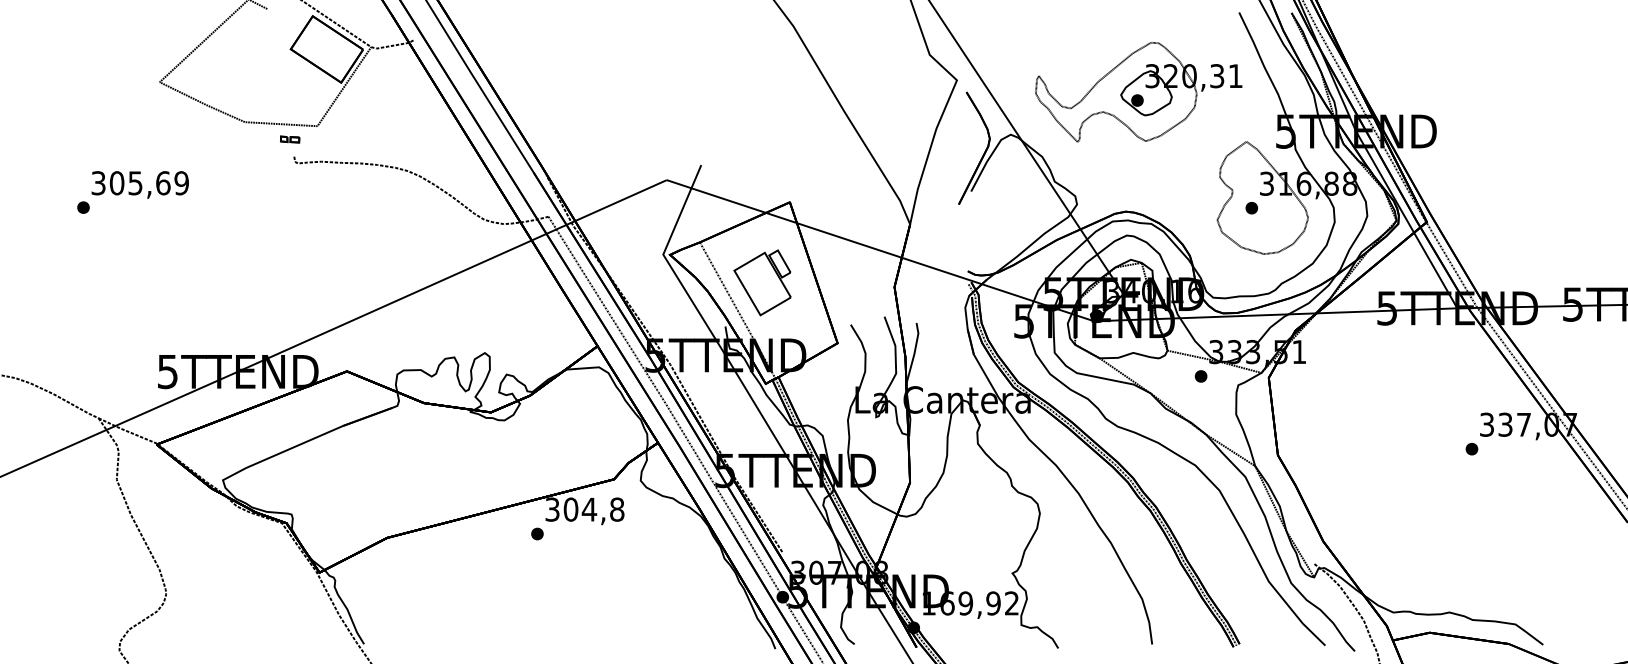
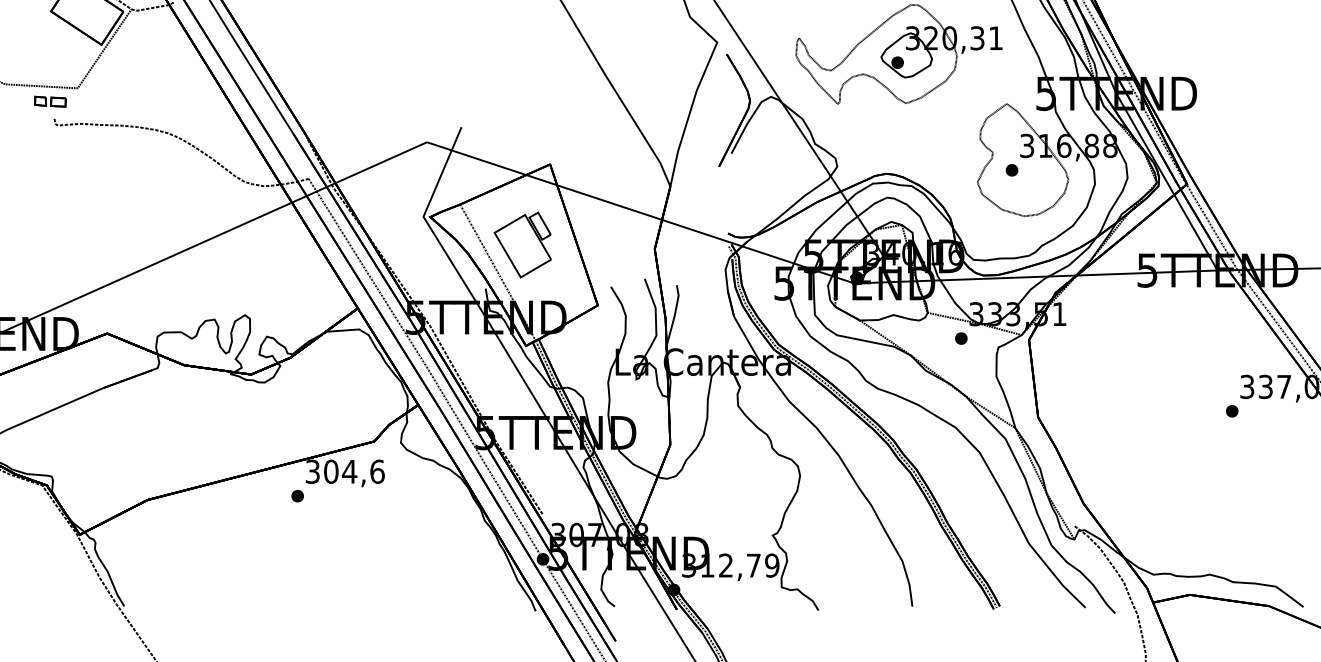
part: (289, 139) -> (49, 101), size x1.67
text: (617, 509) -> (377, 471), 304,8 -> 304,6
text: (970, 603) -> (730, 565), 169,92 -> 312,79

